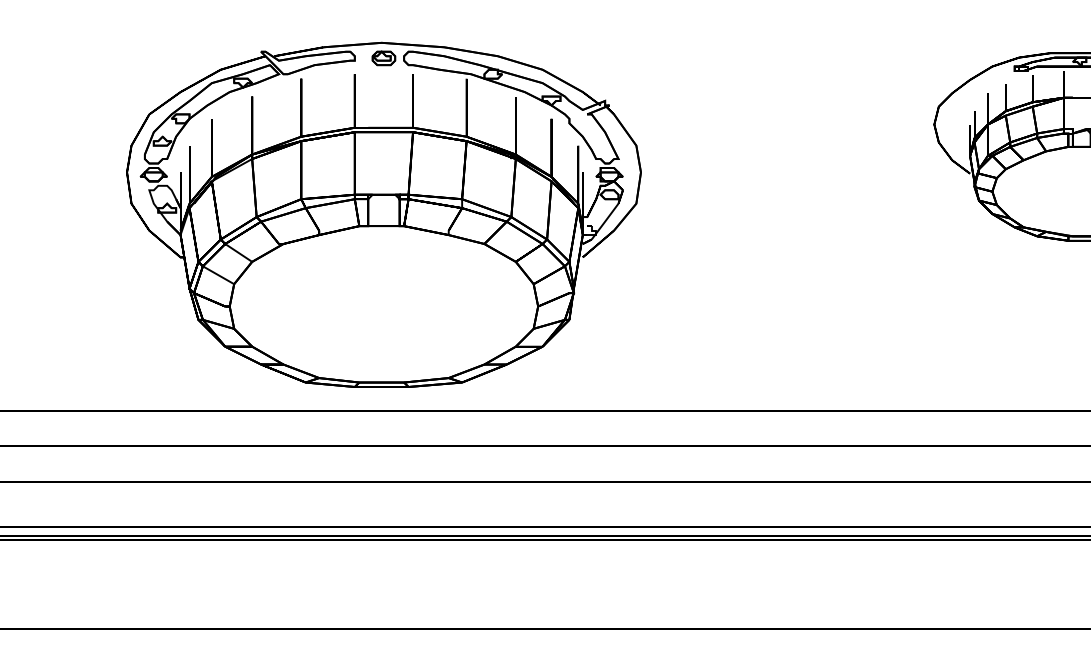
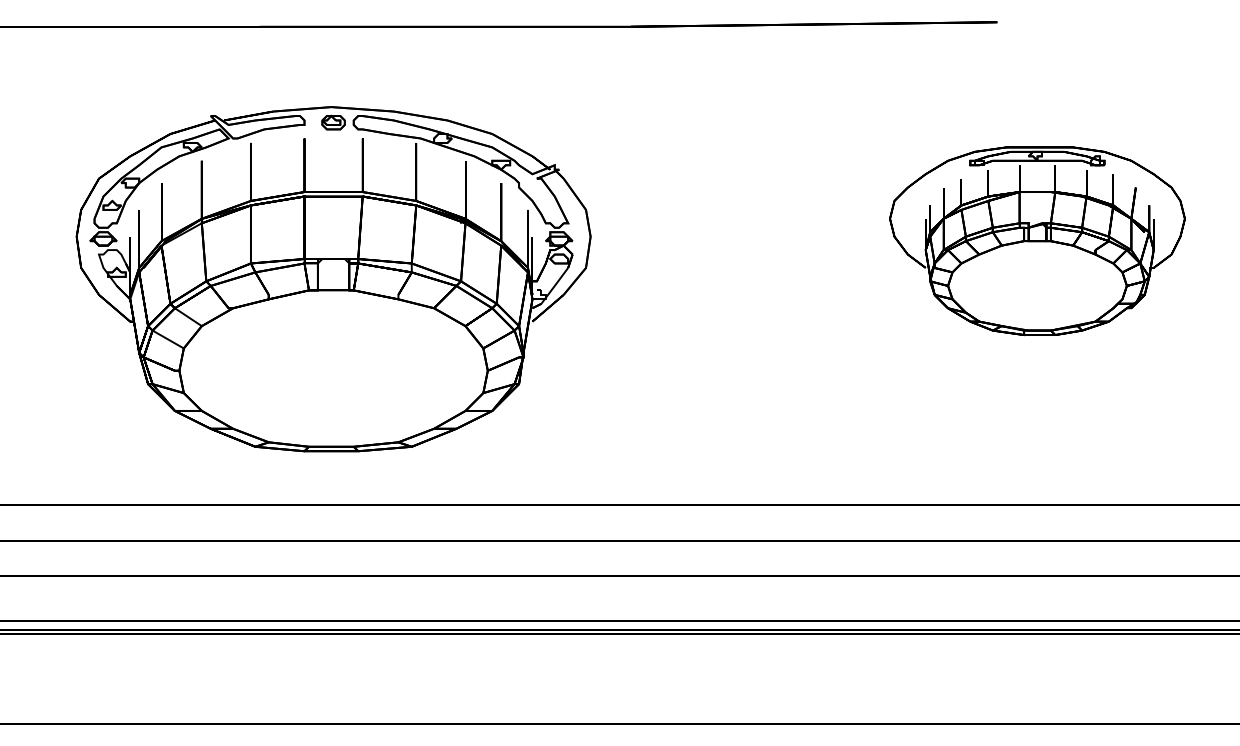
part: (383, 215) -> (333, 279), moved

